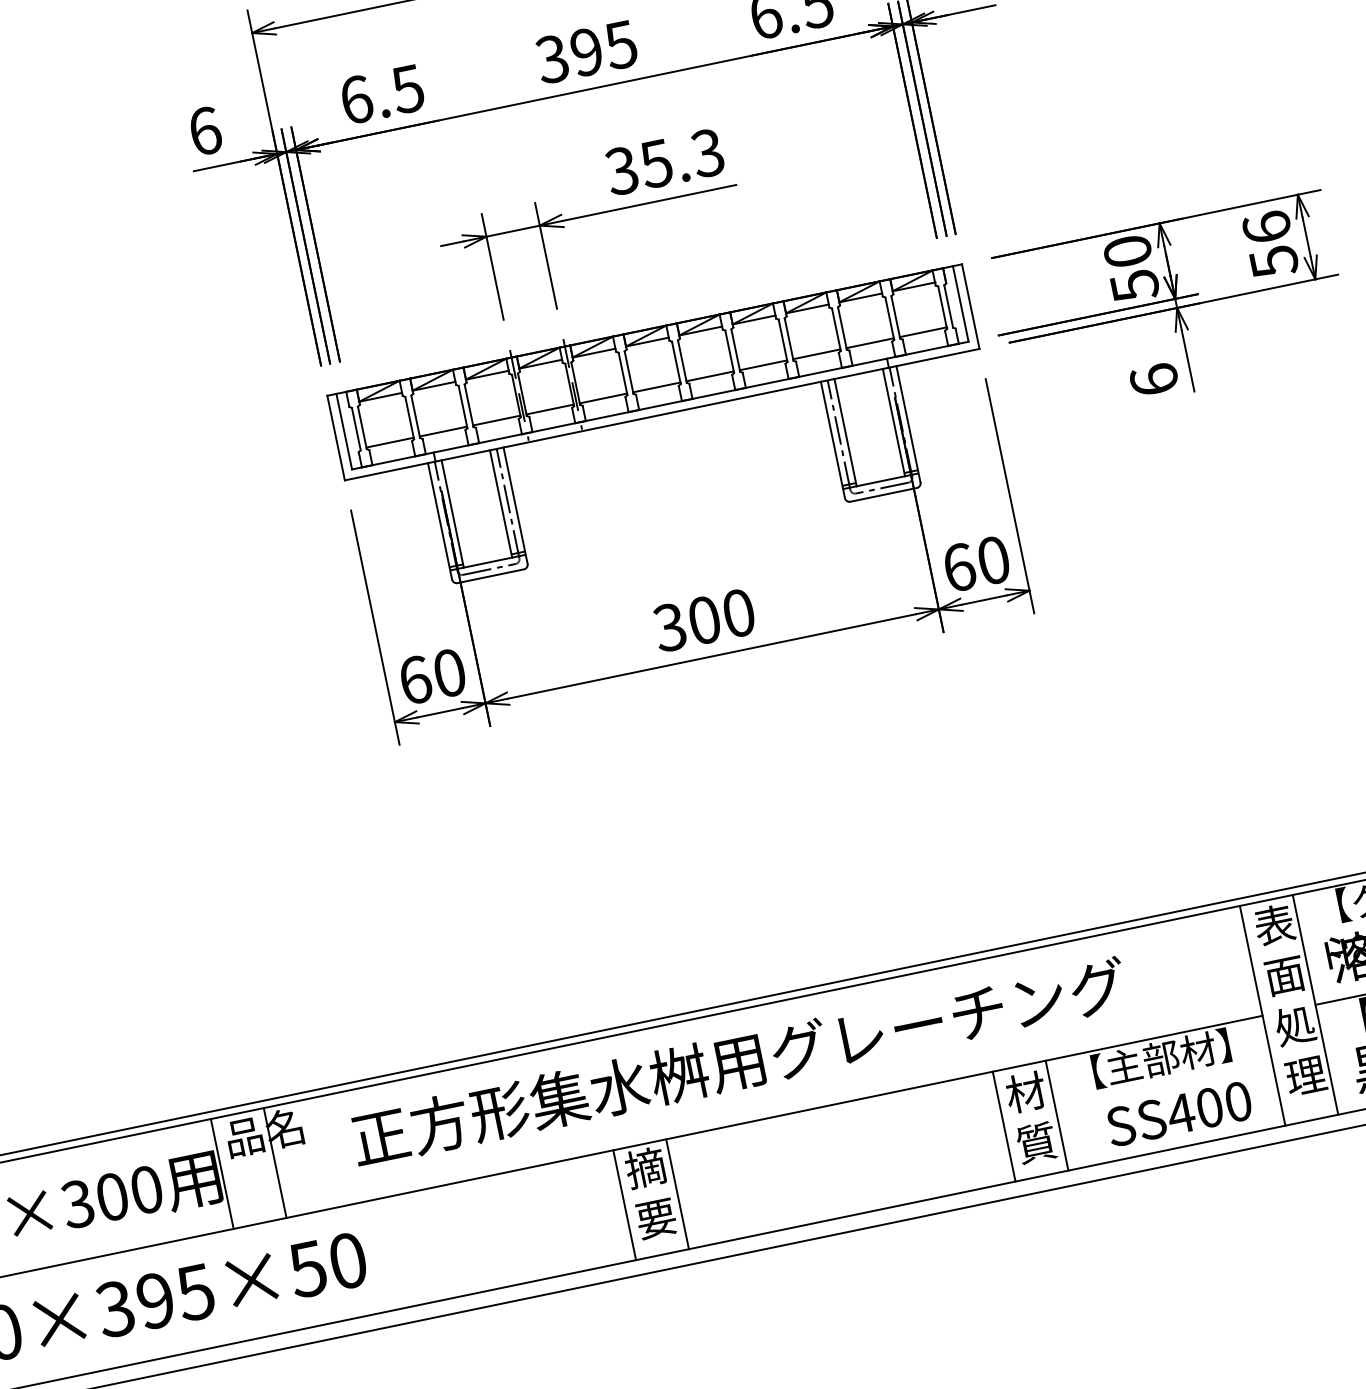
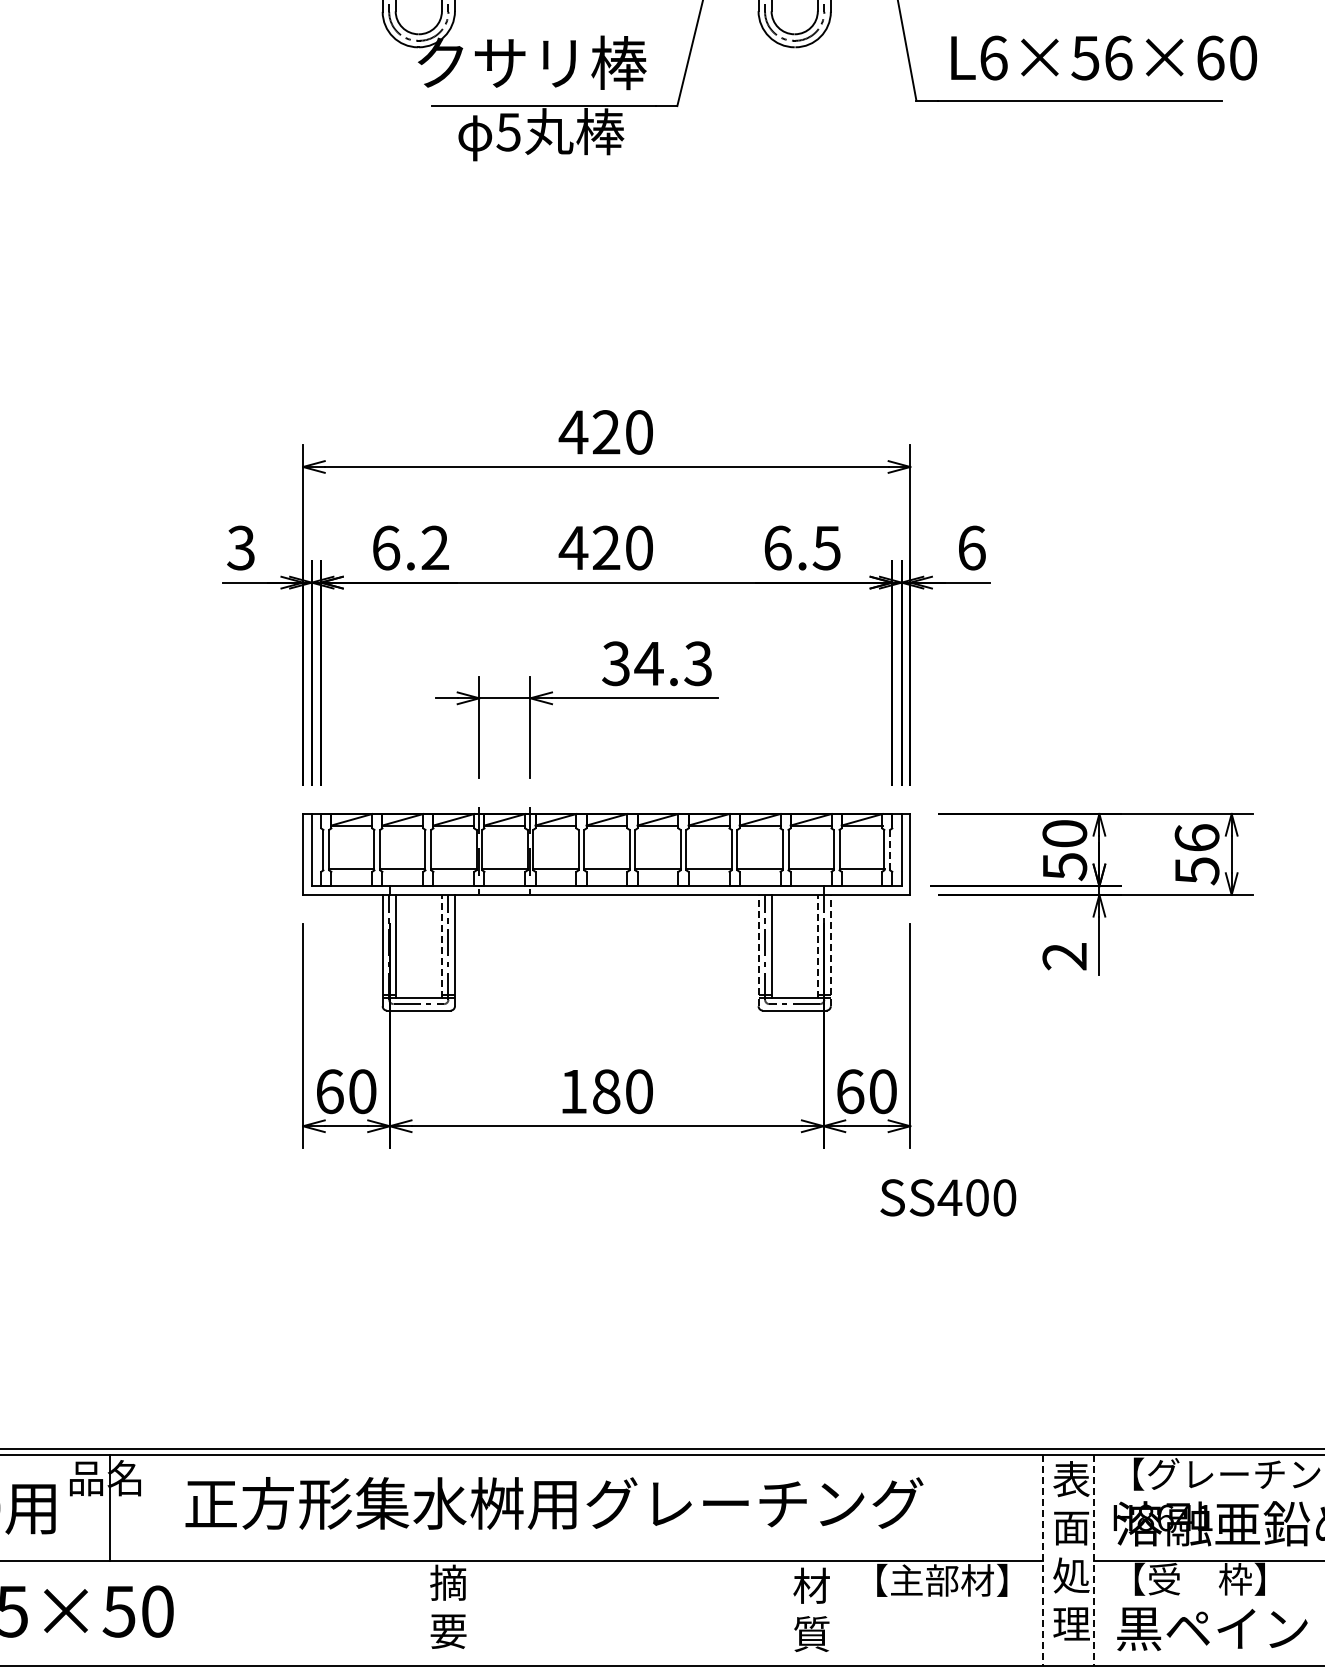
text: (585, 51) -> (605, 547), 395 -> 420
text: (406, 88) -> (434, 547), 6.5 -> 6.2
text: (205, 130) -> (241, 547), 6 -> 3
text: (655, 164) -> (648, 664), 35.3 -> 34.3
line: (949, 306) -> (890, 850), solid -> dashed
text: (1153, 379) -> (1064, 956), 6 -> 2
line: (893, 421) -> (817, 945), solid -> dashed
line: (908, 424) -> (830, 950), solid -> dashed
line: (832, 439) -> (758, 950), solid -> dashed
line: (500, 503) -> (441, 945), solid -> dashed
text: (686, 623) -> (589, 1091), 300 -> 180
line: (1315, 1005) -> (1093, 1561), solid -> dashed
line: (1262, 1016) -> (1043, 1561), solid -> dashed
text: (1179, 1113) -> (948, 1197), moved
line: (1056, 1115) -> (835, 1612), removed
line: (1004, 1125) -> (785, 1612), removed
line: (221, 1173) -> (58, 1507), removed
line: (677, 1193) -> (472, 1612), removed
line: (624, 1204) -> (422, 1612), removed

